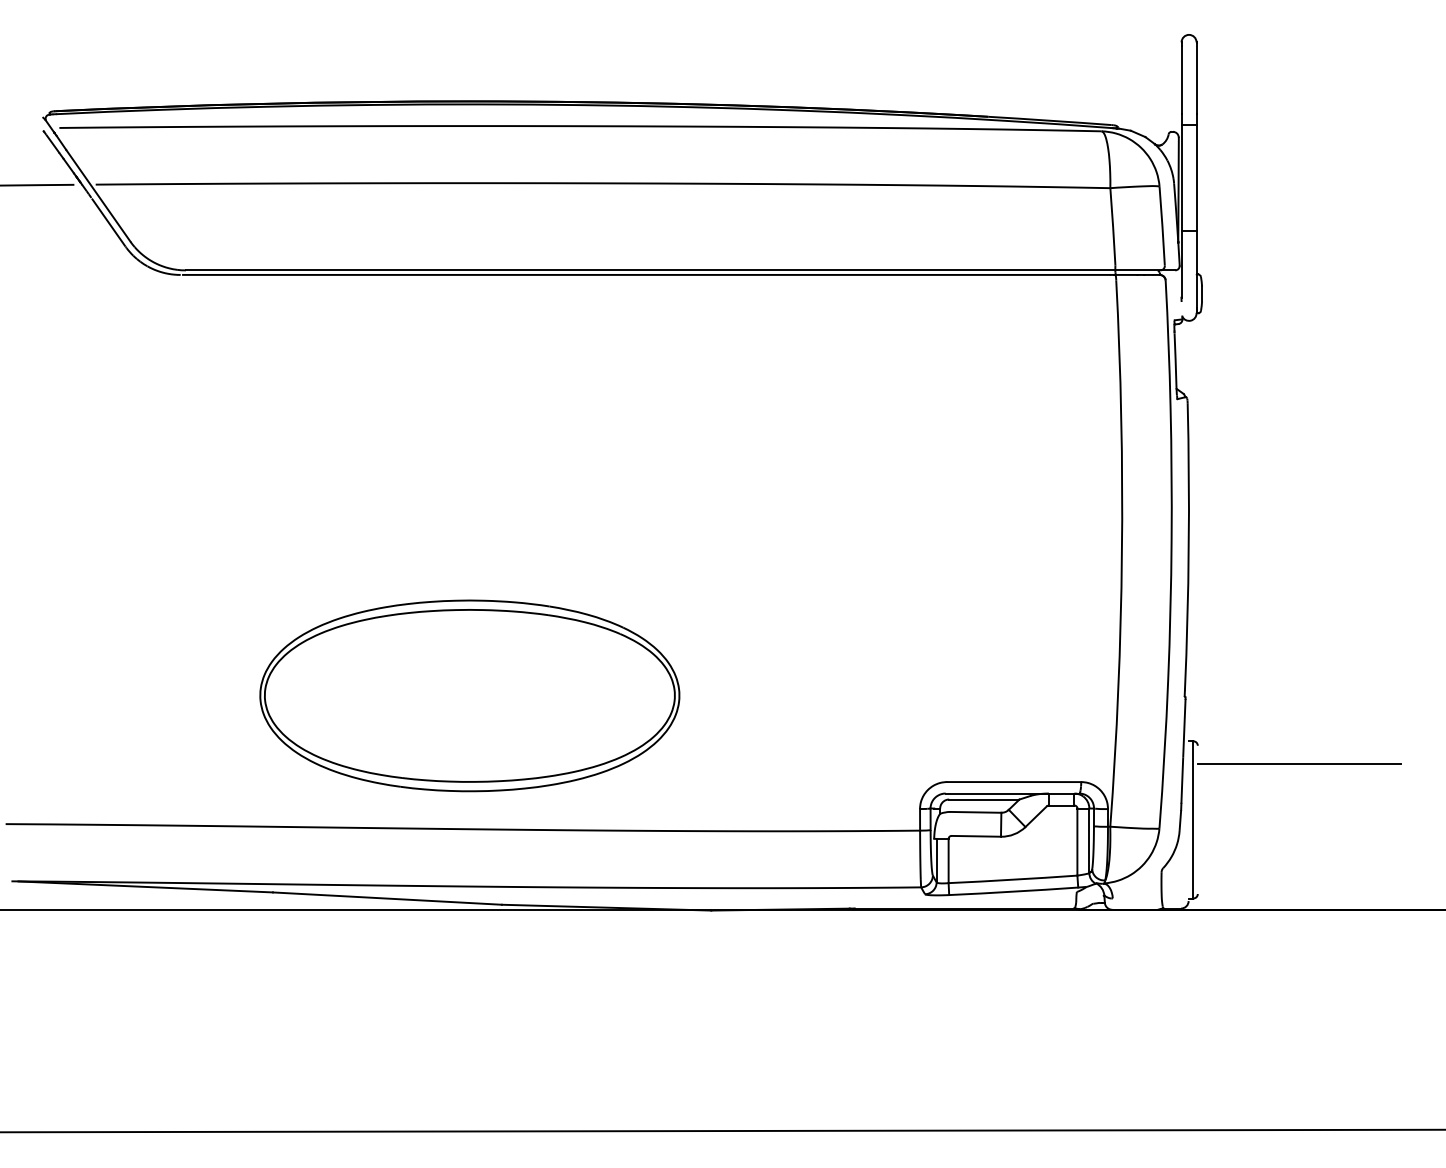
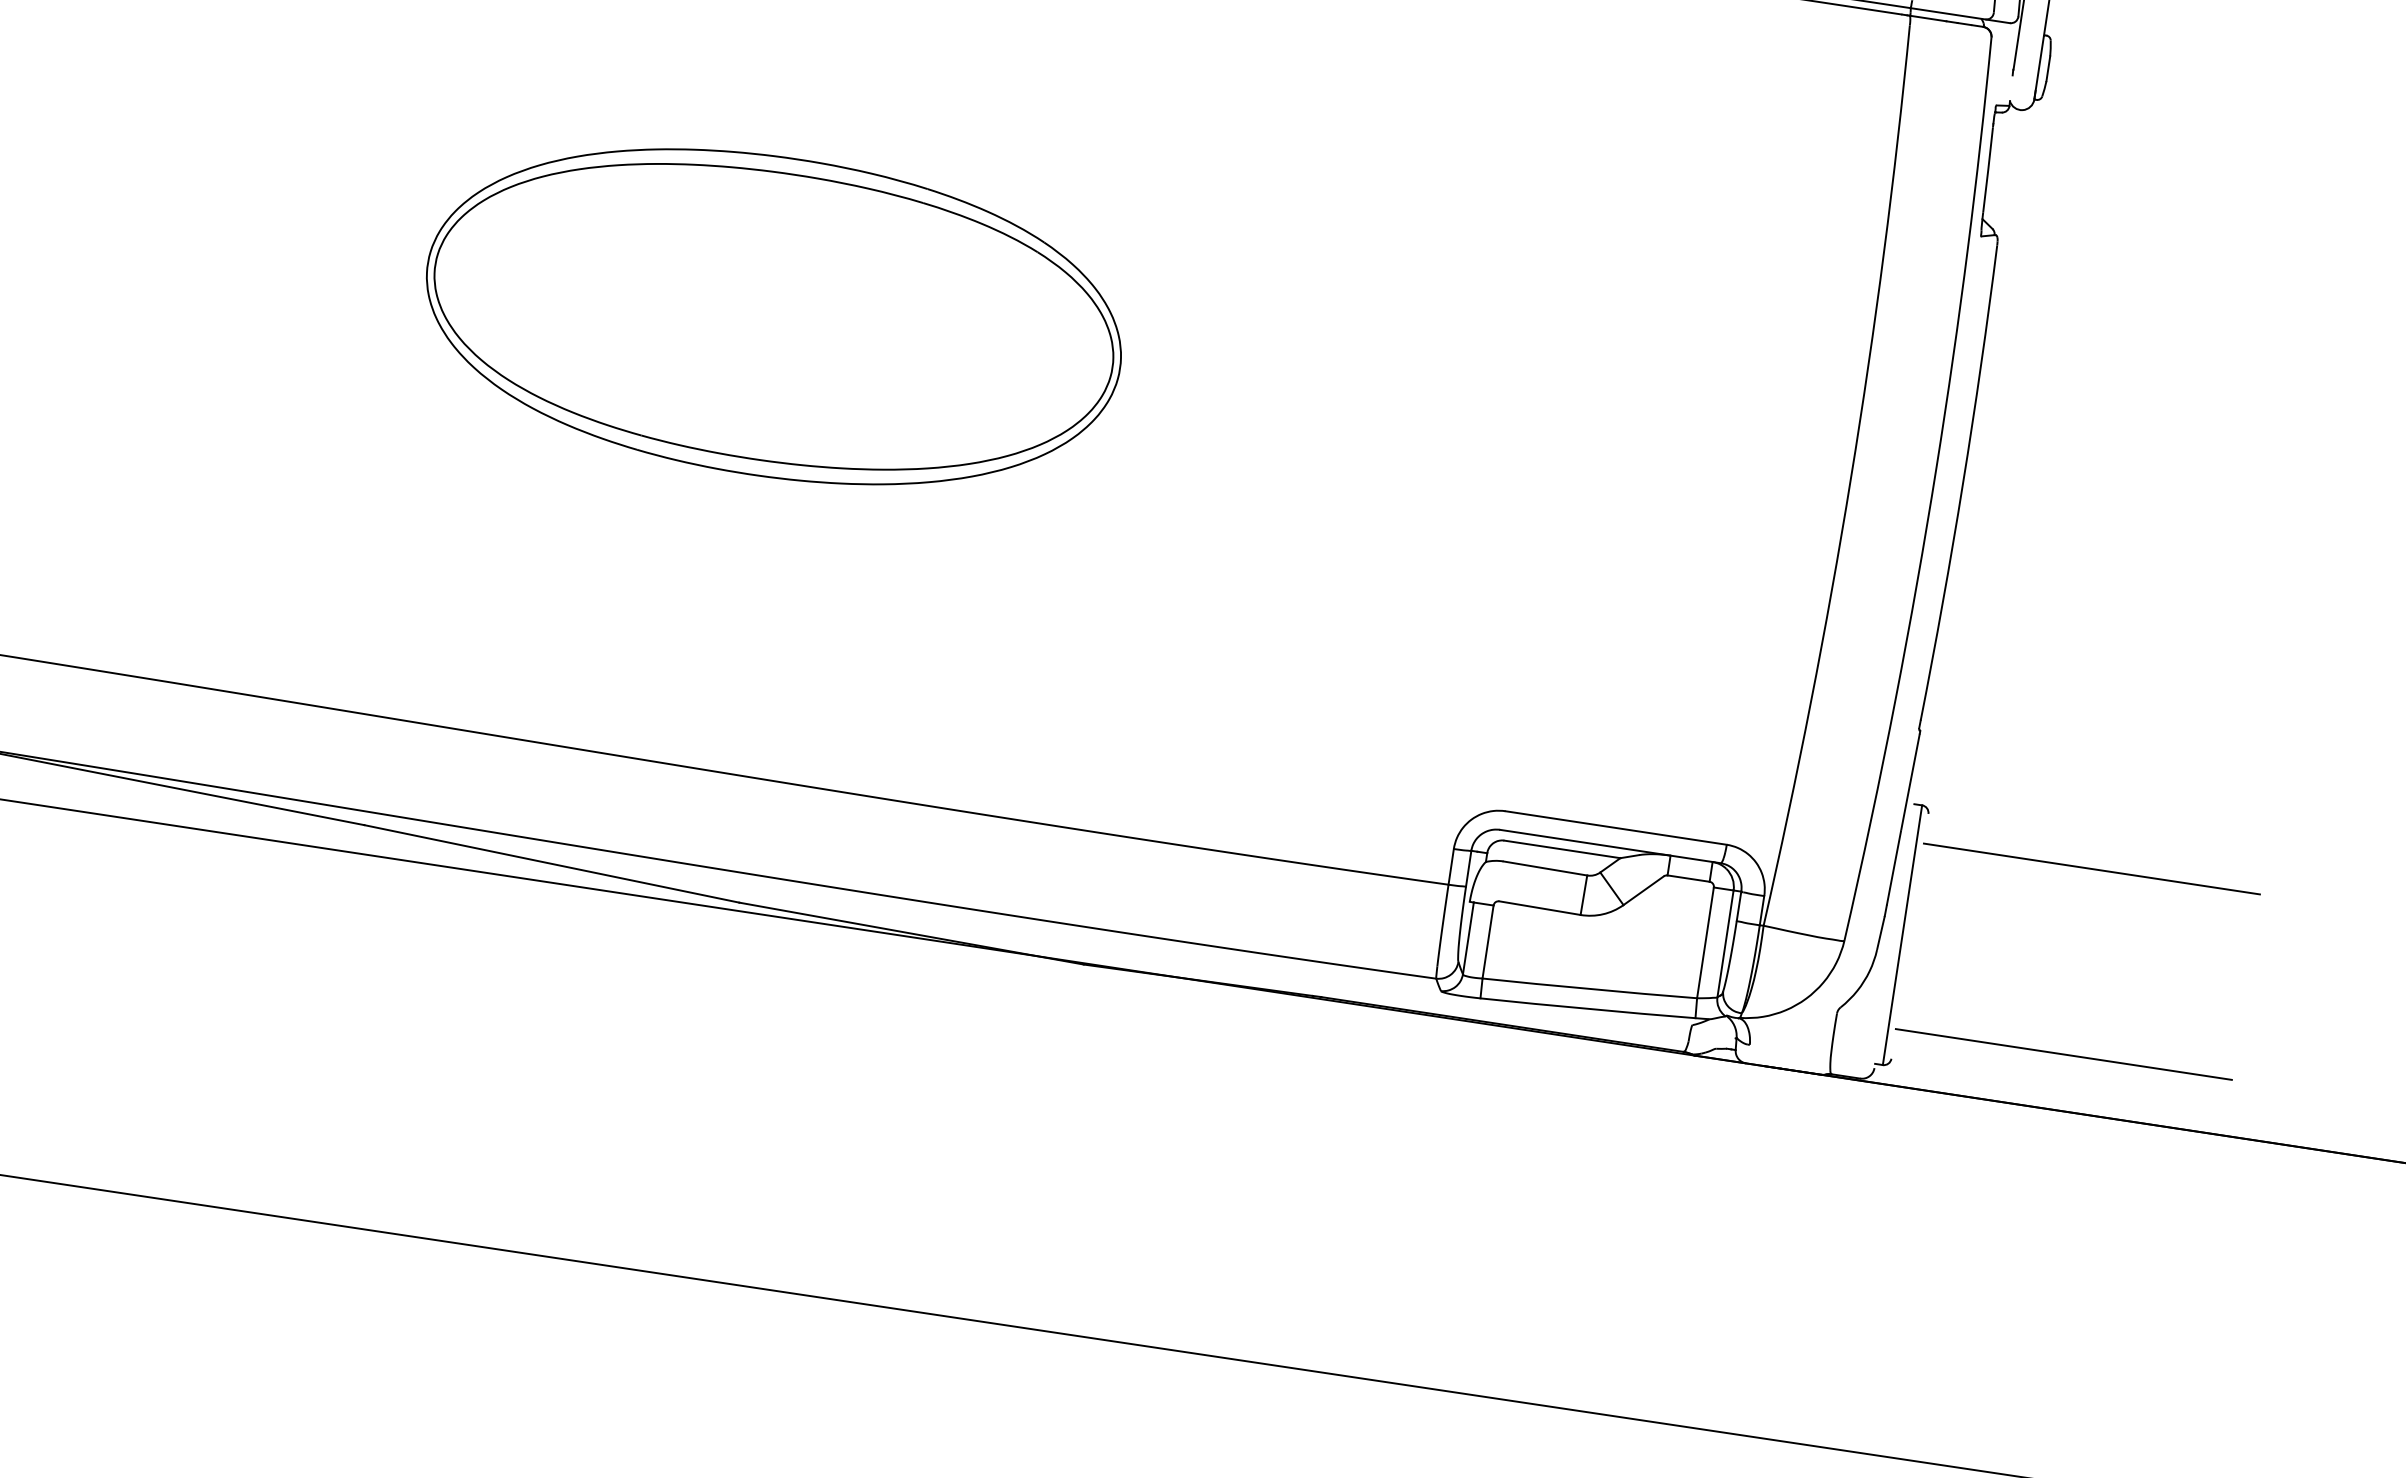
part: (469, 695) -> (773, 316), moved
line: (1299, 876) -> (2063, 1055), added

